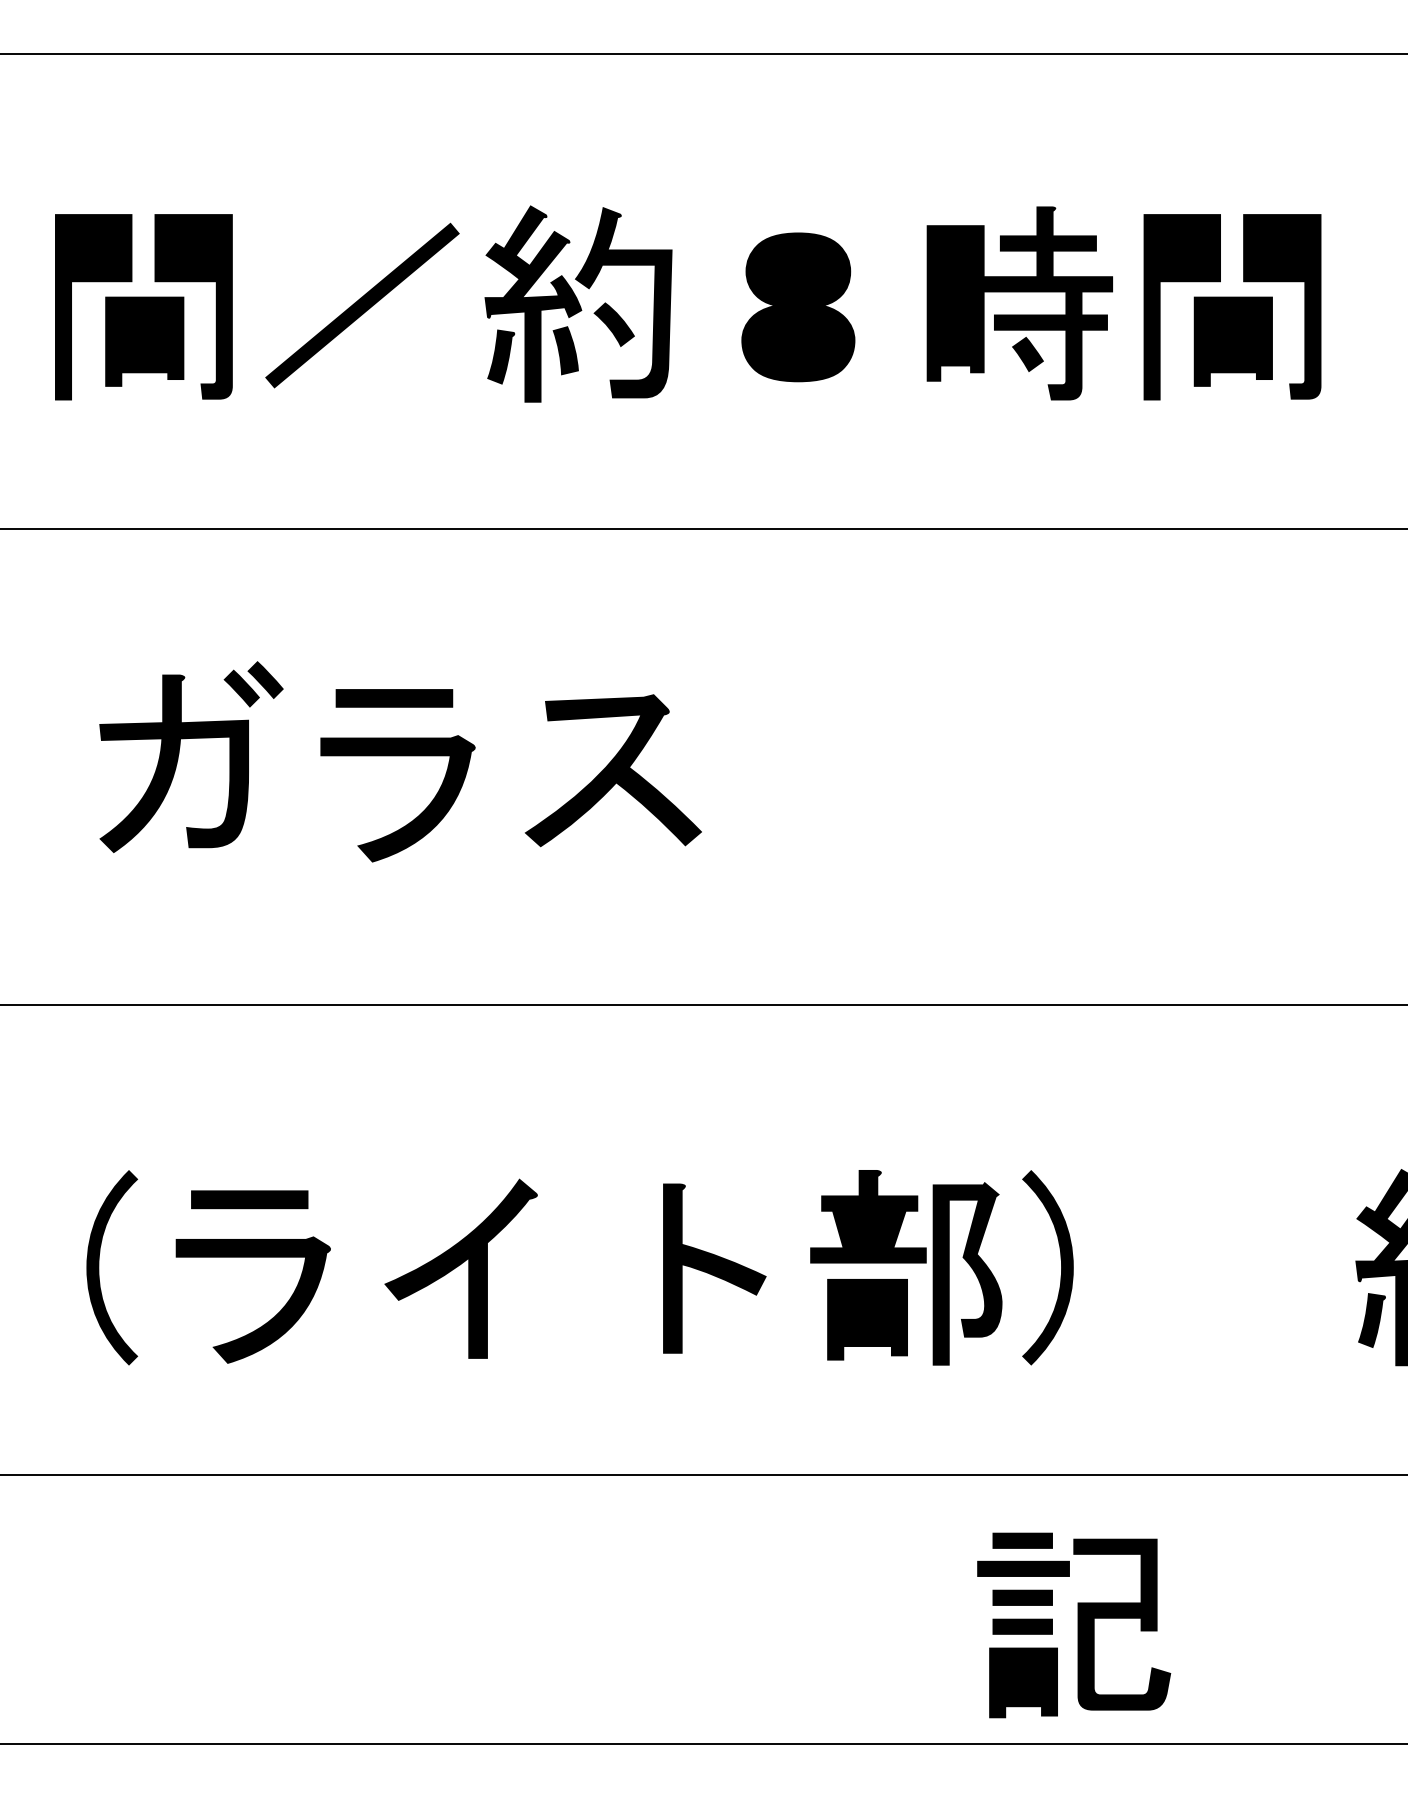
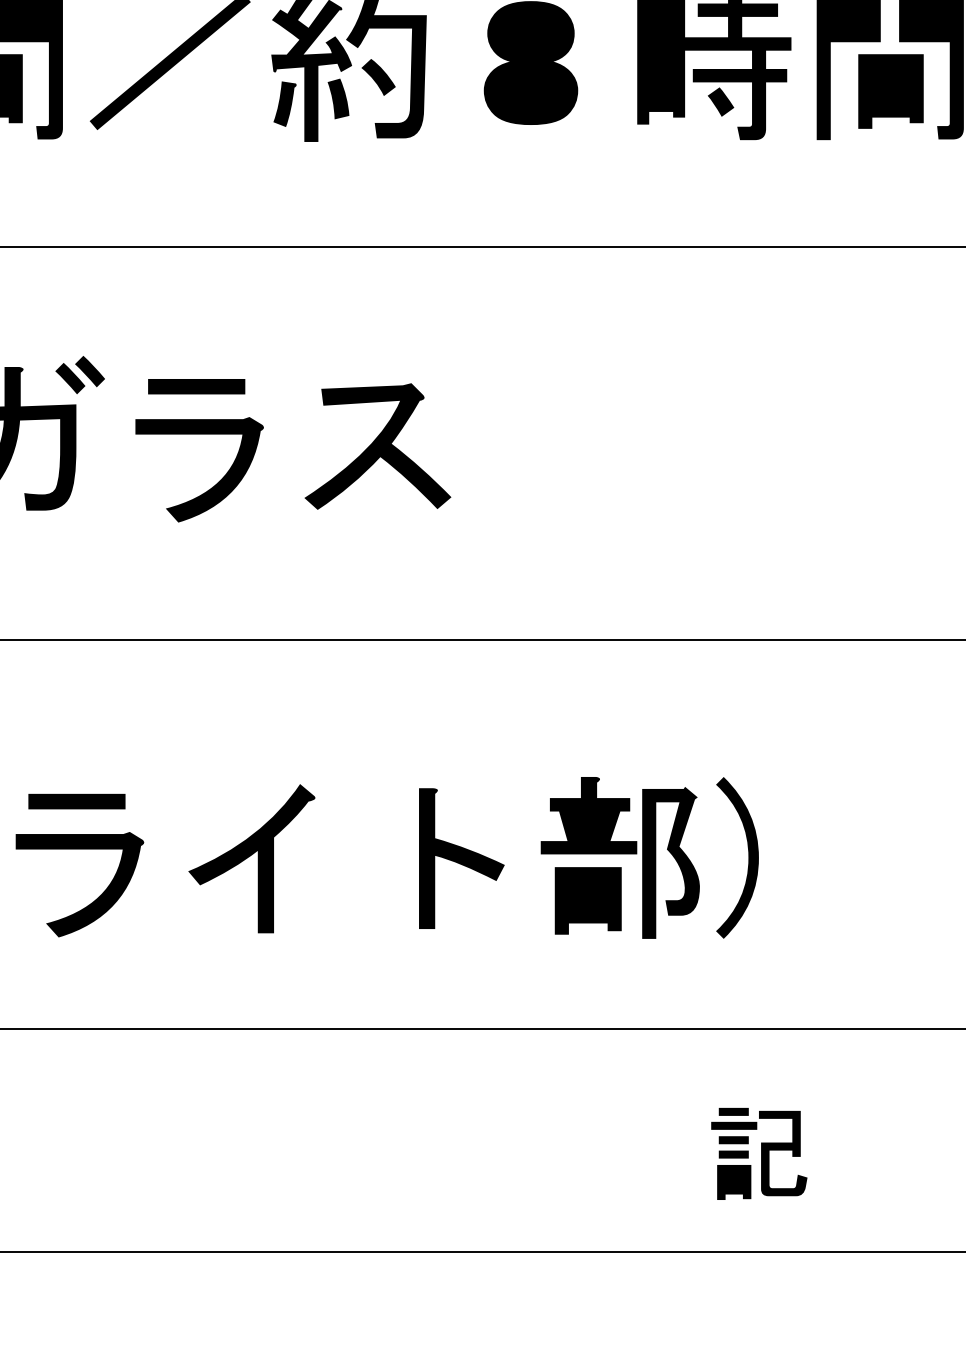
part: (1074, 1625) -> (759, 1153), size x0.6

